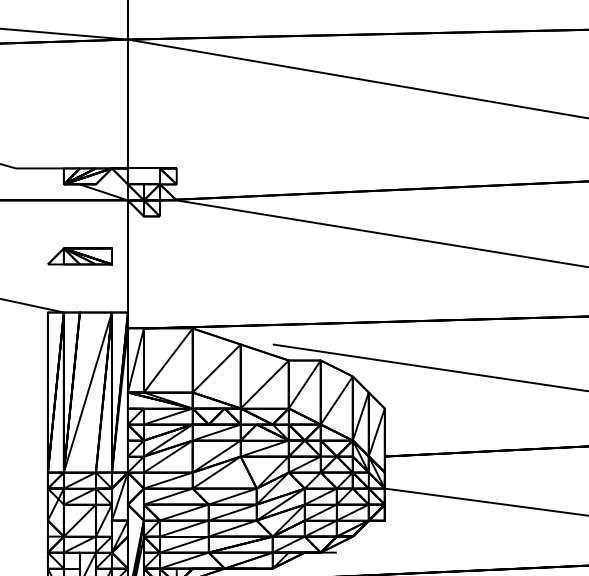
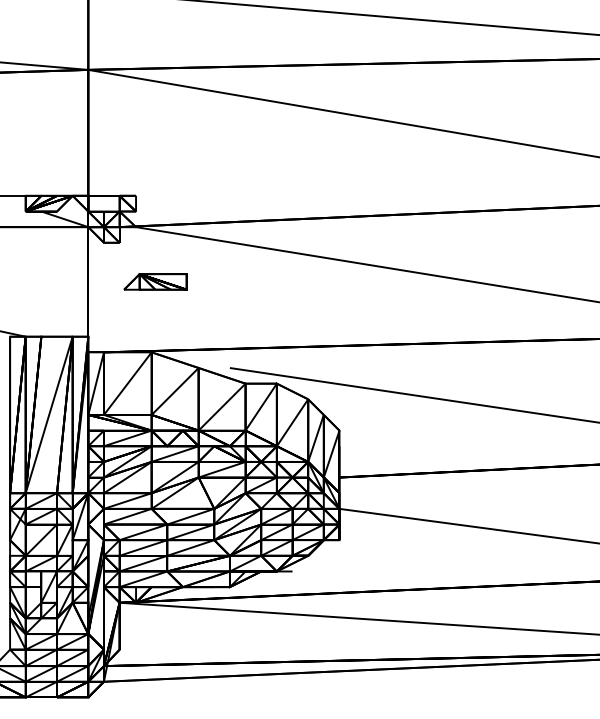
part: (80, 256) -> (155, 281), moved

